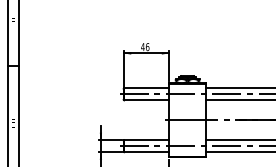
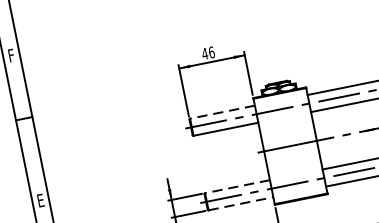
line: (146, 88) -> (222, 112), solid -> dashed
line: (146, 140) -> (237, 187), solid -> dashed
line: (146, 152) -> (240, 204), solid -> dashed

